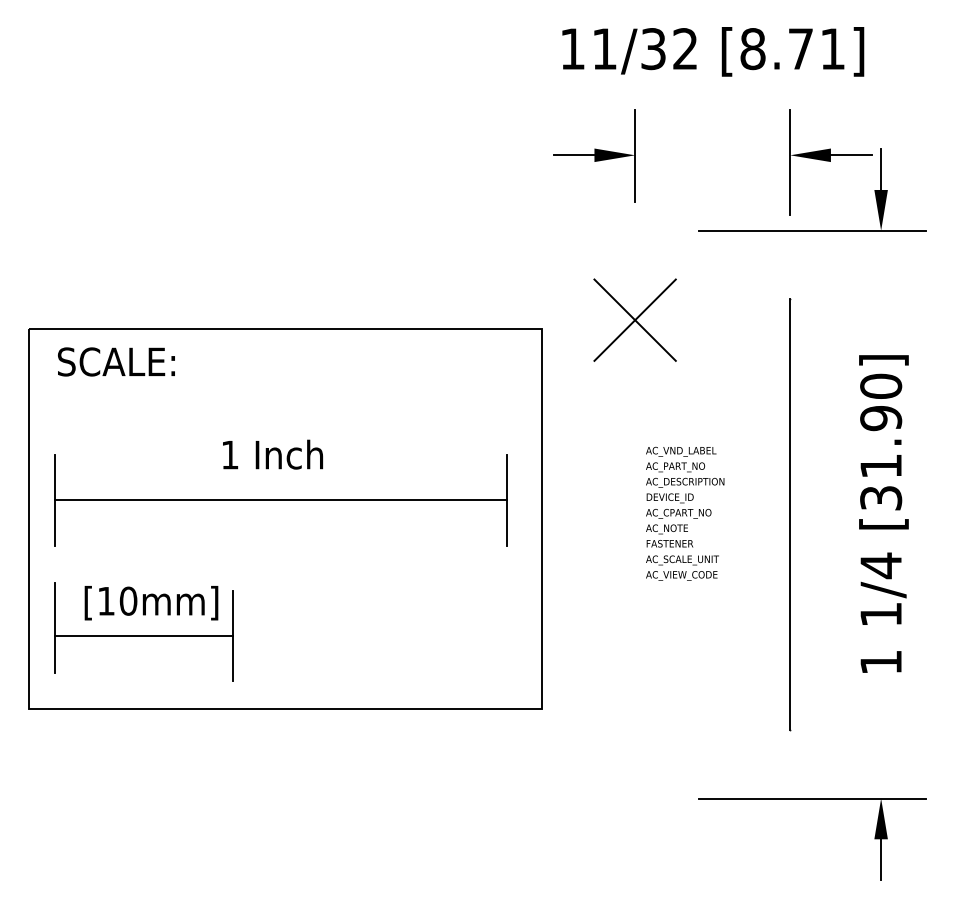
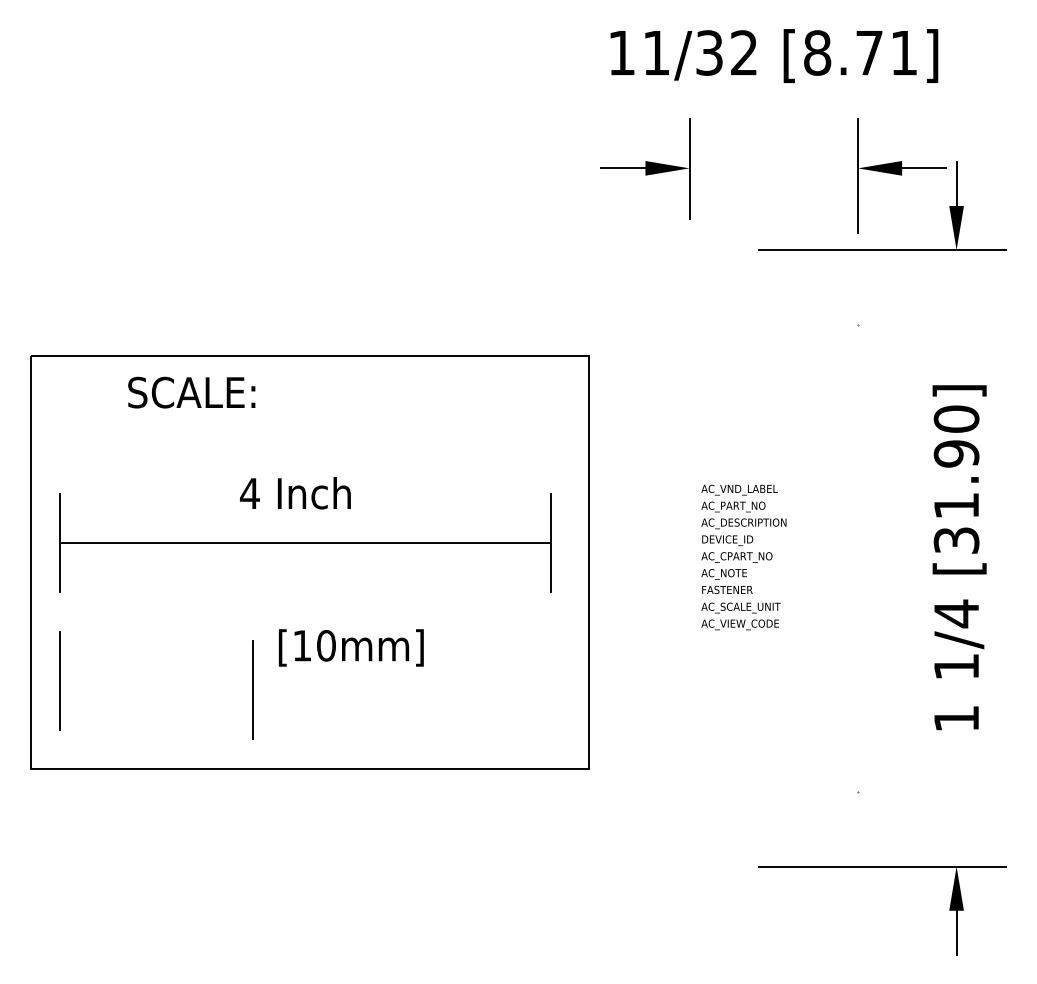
part: (634, 319) -> (688, 346), removed
text: (116, 361) -> (191, 392), moved
text: (229, 455) -> (249, 494), 1 -> 4
line: (790, 514) -> (858, 558), removed
text: (151, 603) -> (351, 648), moved
line: (143, 636) -> (155, 690), removed

